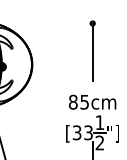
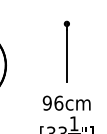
text: (78, 101) -> (52, 102), 85cm -> 96cm

